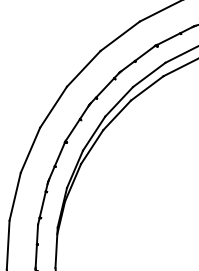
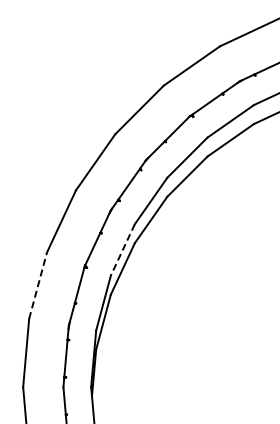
line: (93, 134) -> (122, 250), solid -> dashed
line: (30, 150) -> (38, 285), solid -> dashed

